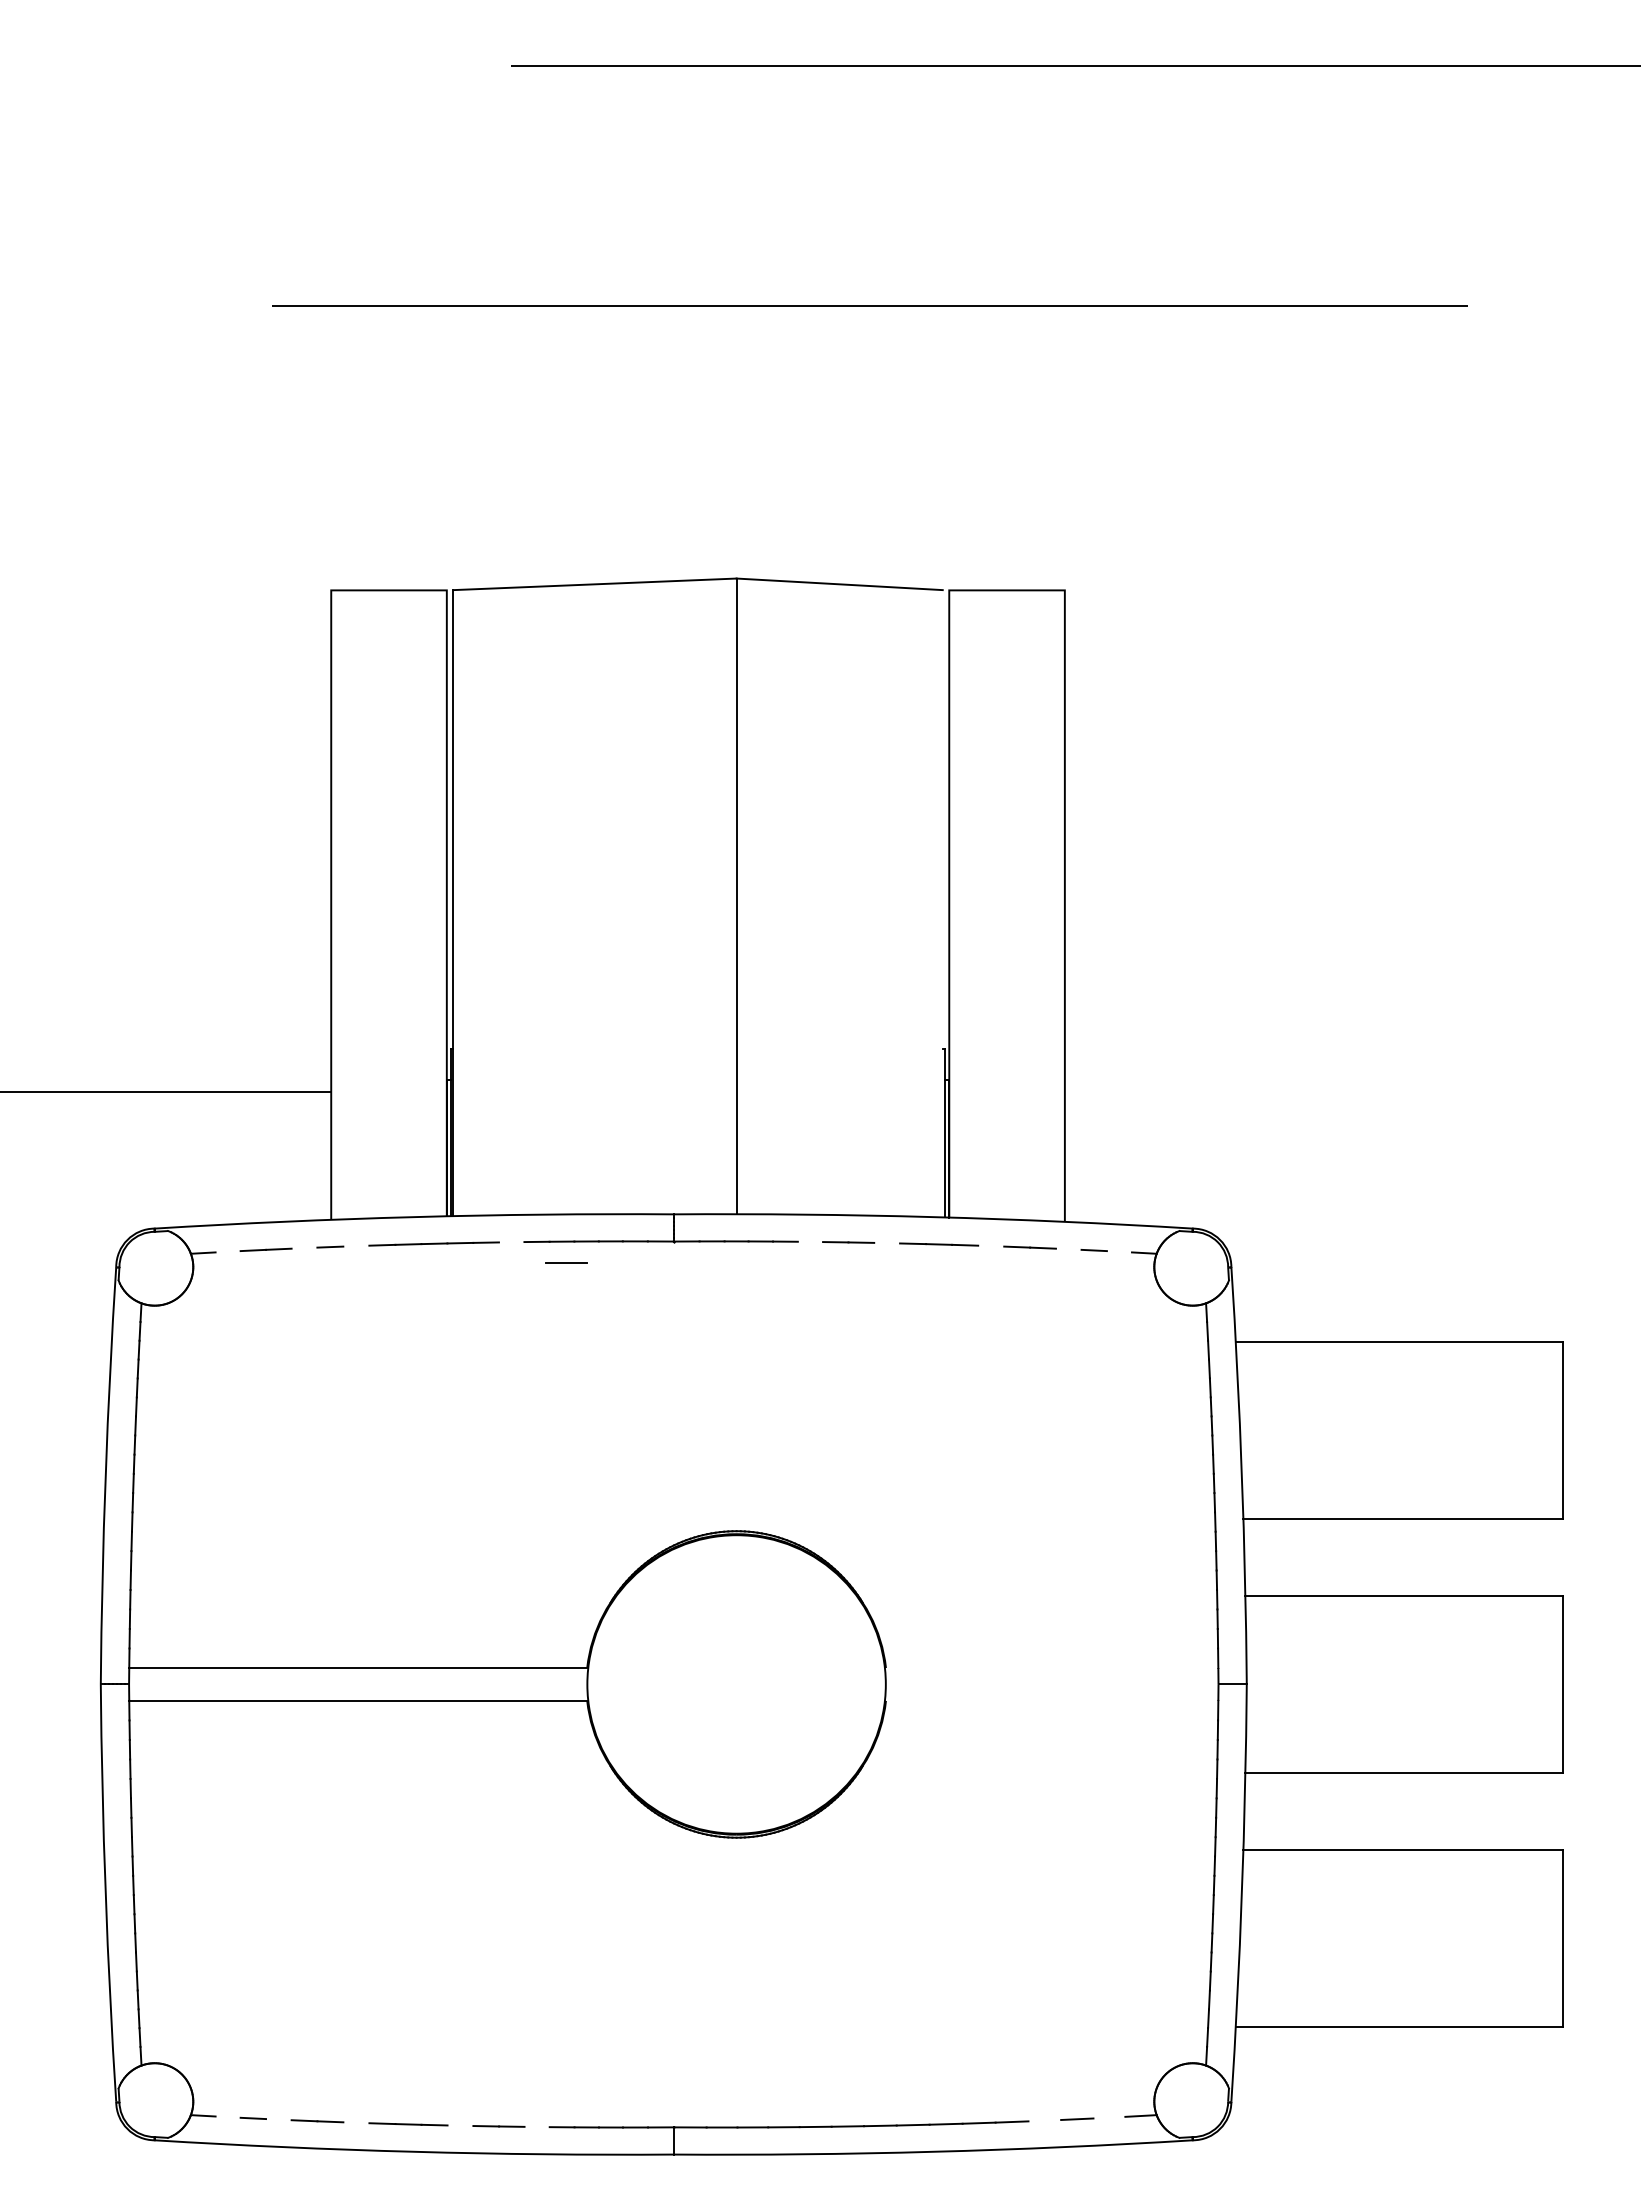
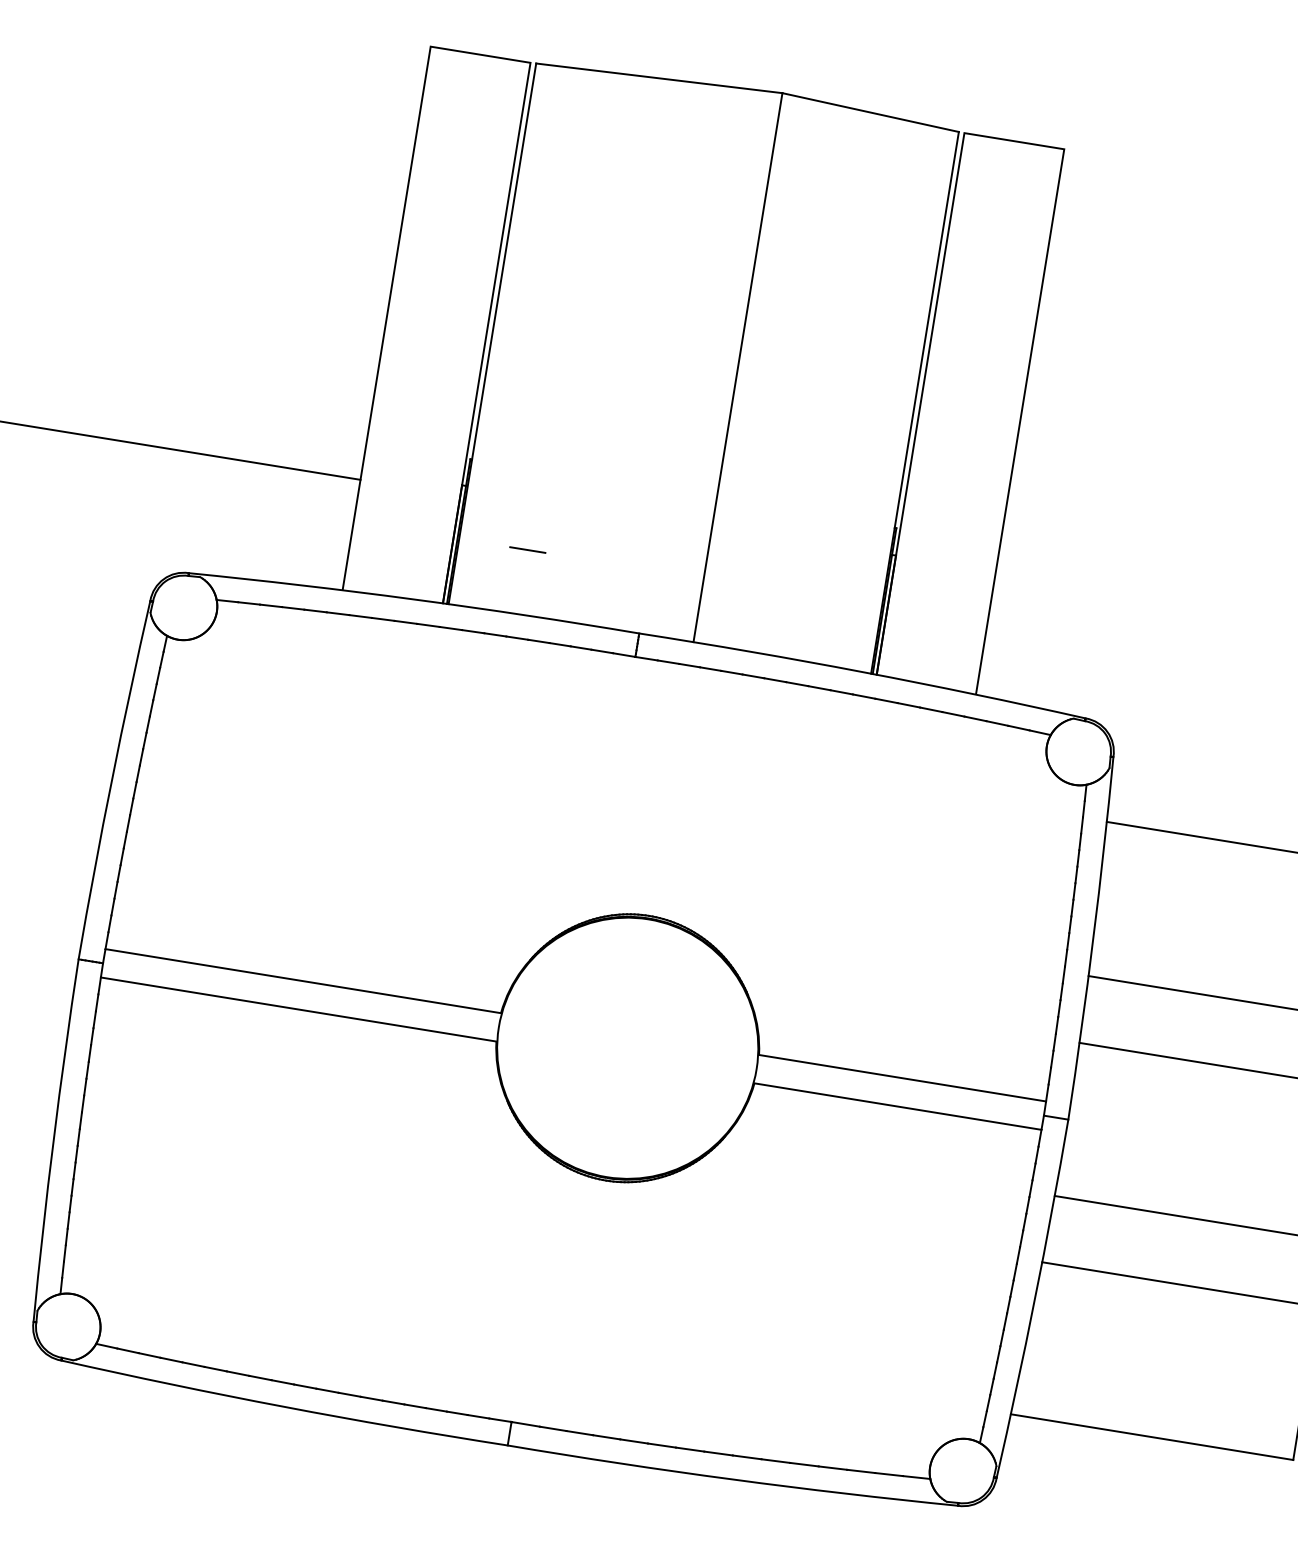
line: (942, 903) -> (914, 402), added
line: (810, 1241) -> (753, 676), added
line: (511, 1242) -> (495, 635), added
line: (887, 1242) -> (819, 687), added
line: (356, 1245) -> (360, 615), added
line: (991, 1245) -> (909, 704), added
line: (304, 1247) -> (315, 610), added
line: (1068, 1248) -> (975, 718), added
line: (227, 1251) -> (248, 603), added
line: (1118, 1251) -> (1018, 727), added
line: (566, 1262) -> (527, 549), moved
line: (1051, 1668) -> (901, 1078), added
line: (1051, 1700) -> (897, 1106), added
line: (227, 2116) -> (127, 1350), added
line: (1109, 2117) -> (889, 1474), added
line: (278, 2119) -> (171, 1359), added
line: (1044, 2120) -> (832, 1467), added
line: (356, 2122) -> (238, 1373), added
line: (460, 2125) -> (327, 1390), added
line: (536, 2126) -> (393, 1402), added

